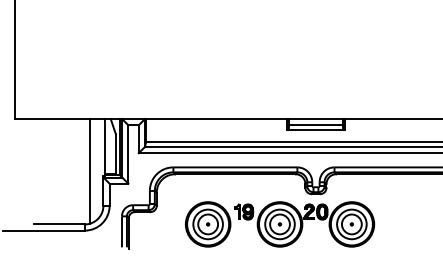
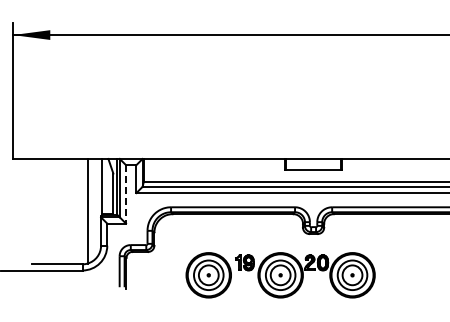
line: (315, 125) -> (313, 165), removed
line: (128, 154) -> (126, 194), solid -> dashed
part: (279, 224) -> (280, 275), moved

